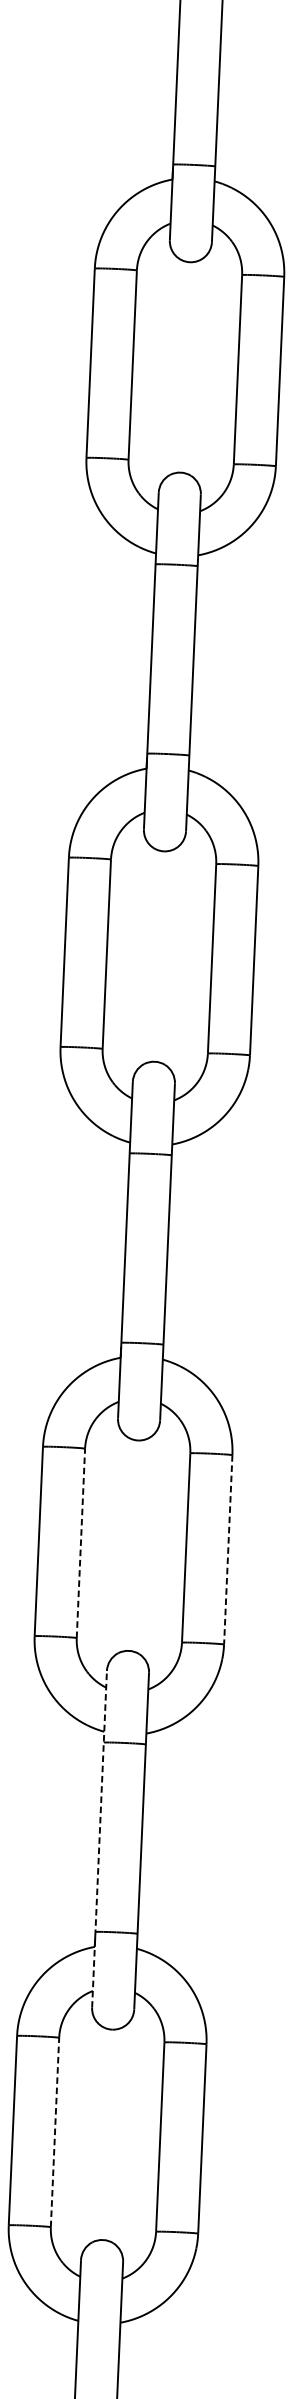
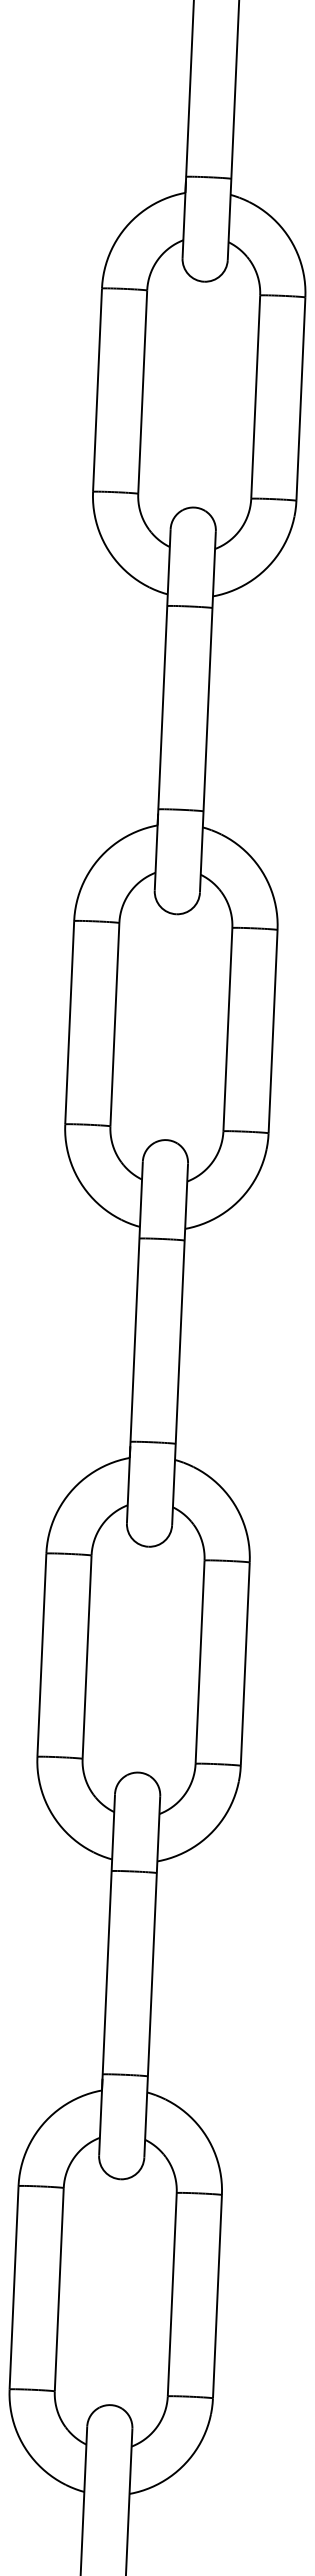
line: (81, 1543) -> (87, 1657), dashed -> solid
line: (228, 1550) -> (245, 1664), dashed -> solid
line: (99, 1838) -> (107, 1974), dashed -> solid
line: (55, 2132) -> (59, 2289), dashed -> solid

